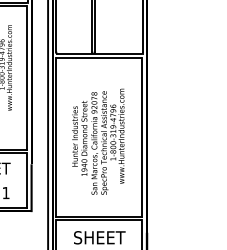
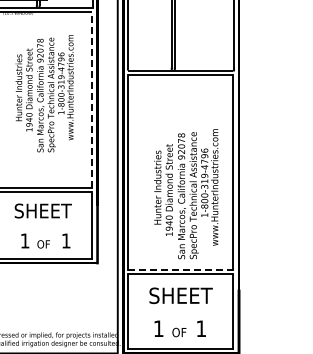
line: (27, 77) -> (92, 99), solid -> dashed
text: (98, 142) -> (186, 194), moved
line: (99, 216) -> (180, 269), solid -> dashed

